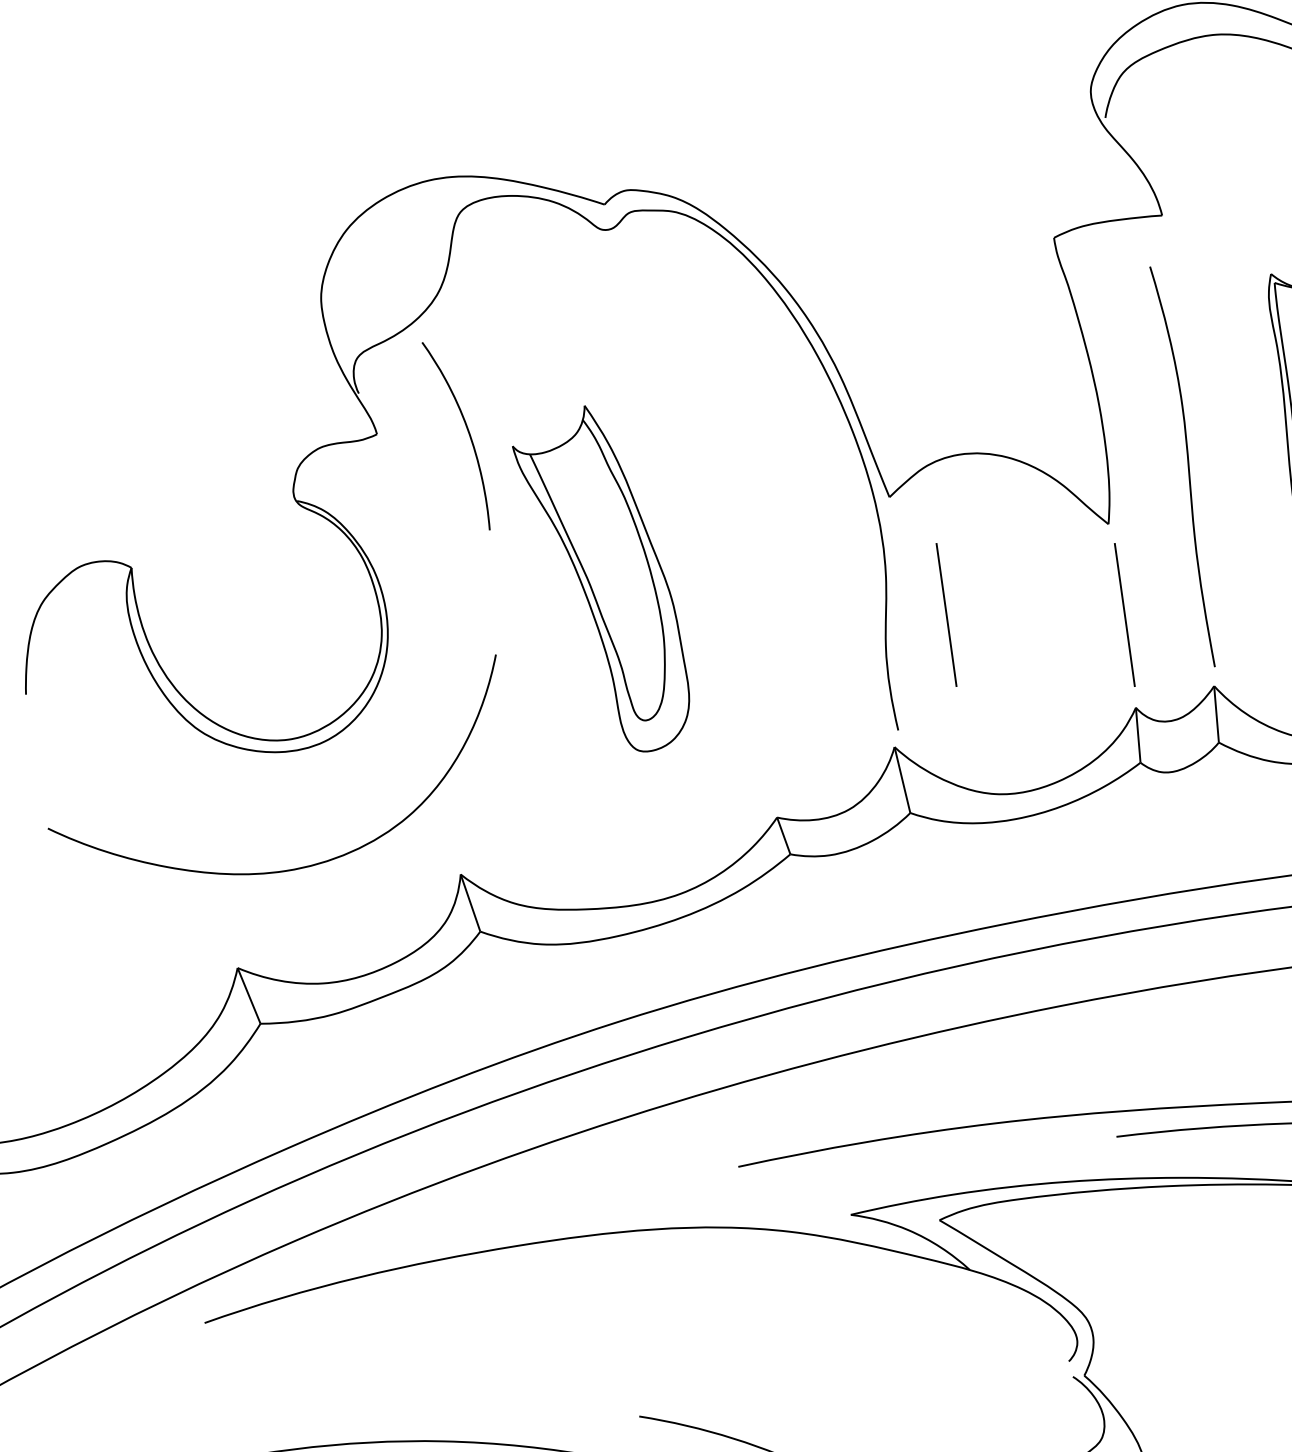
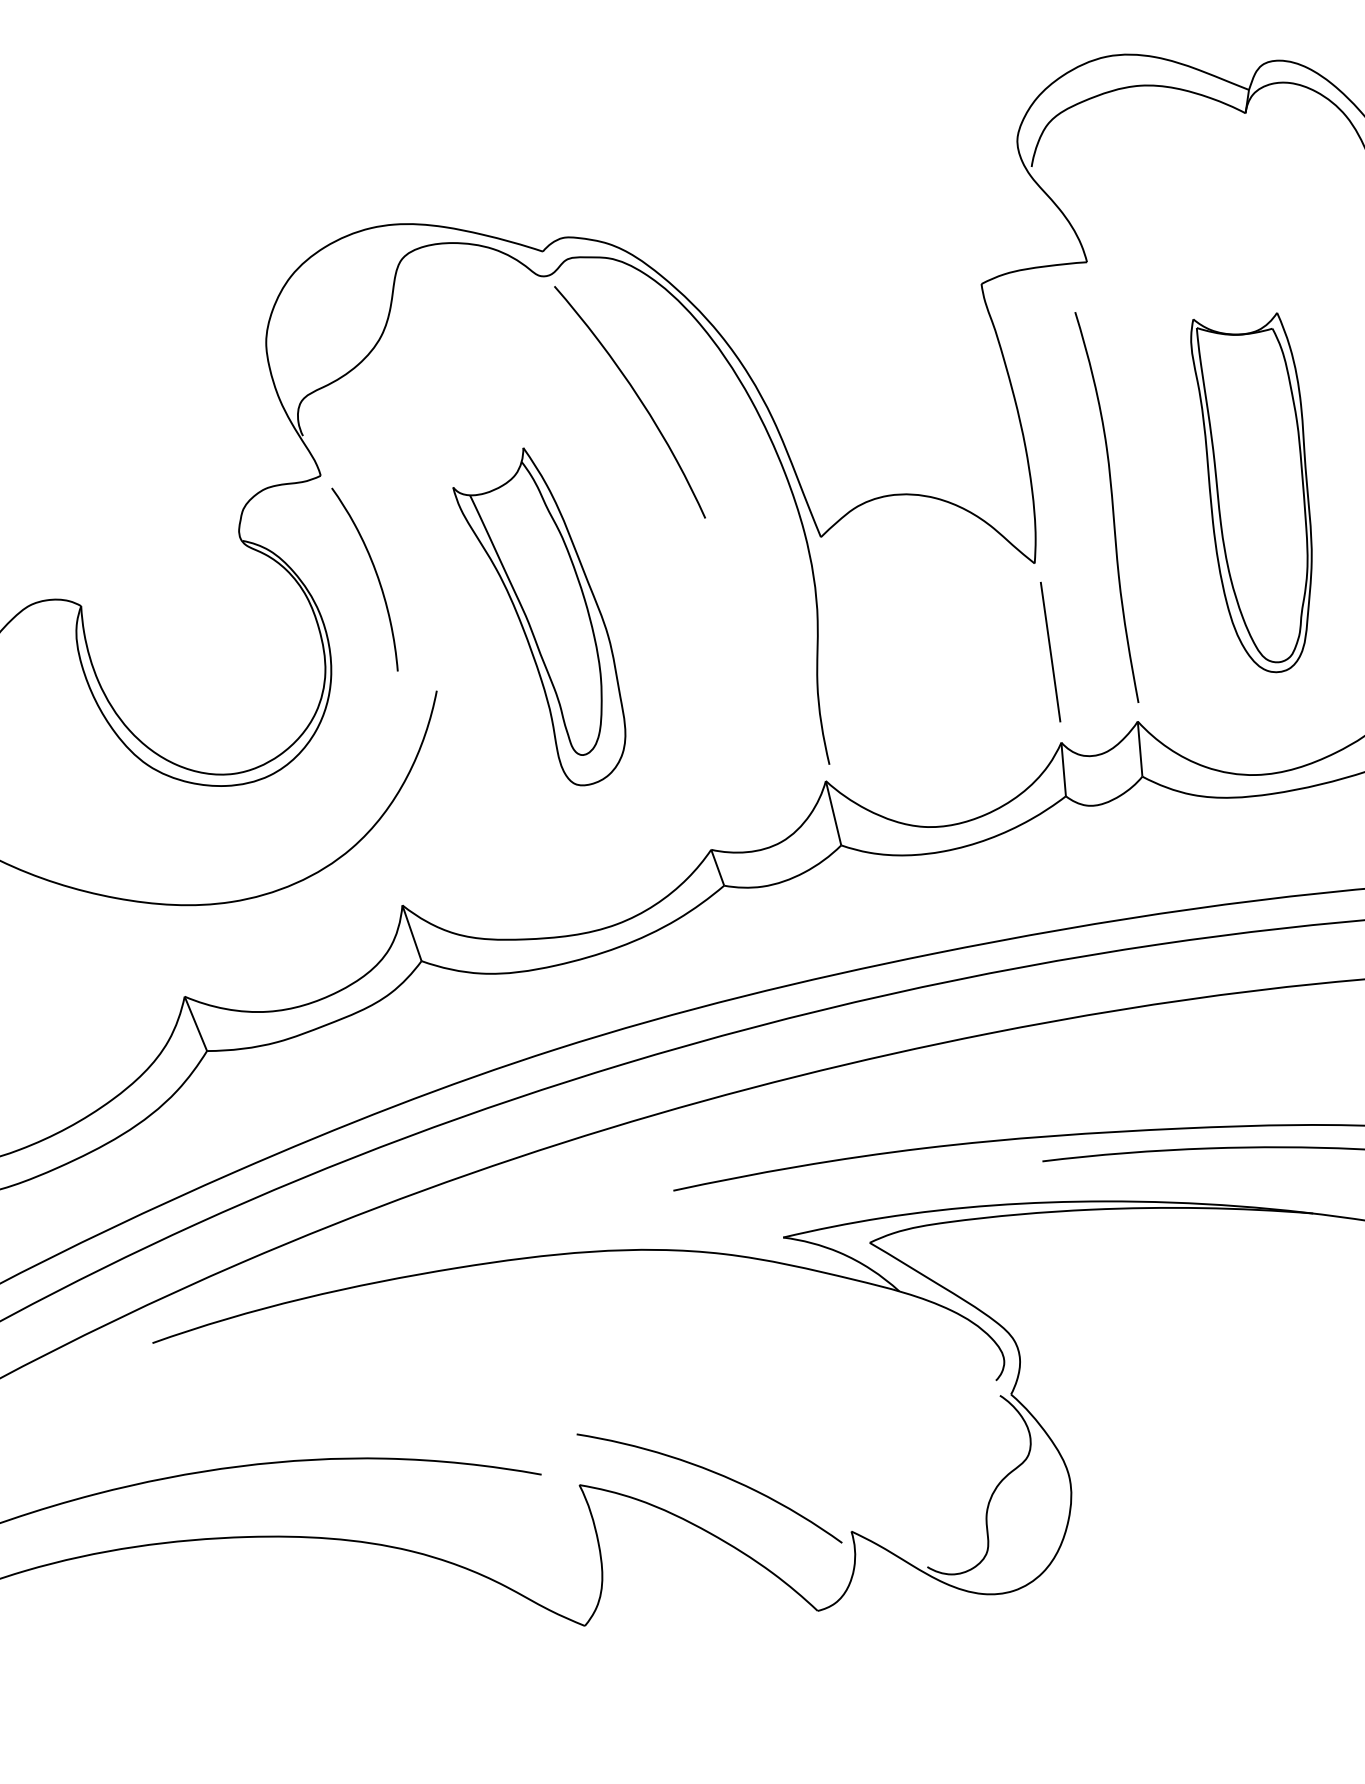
curve: (701, 354) -> (637, 397), added
curve: (467, 433) -> (376, 576), moved
line: (946, 614) -> (876, 651), removed

